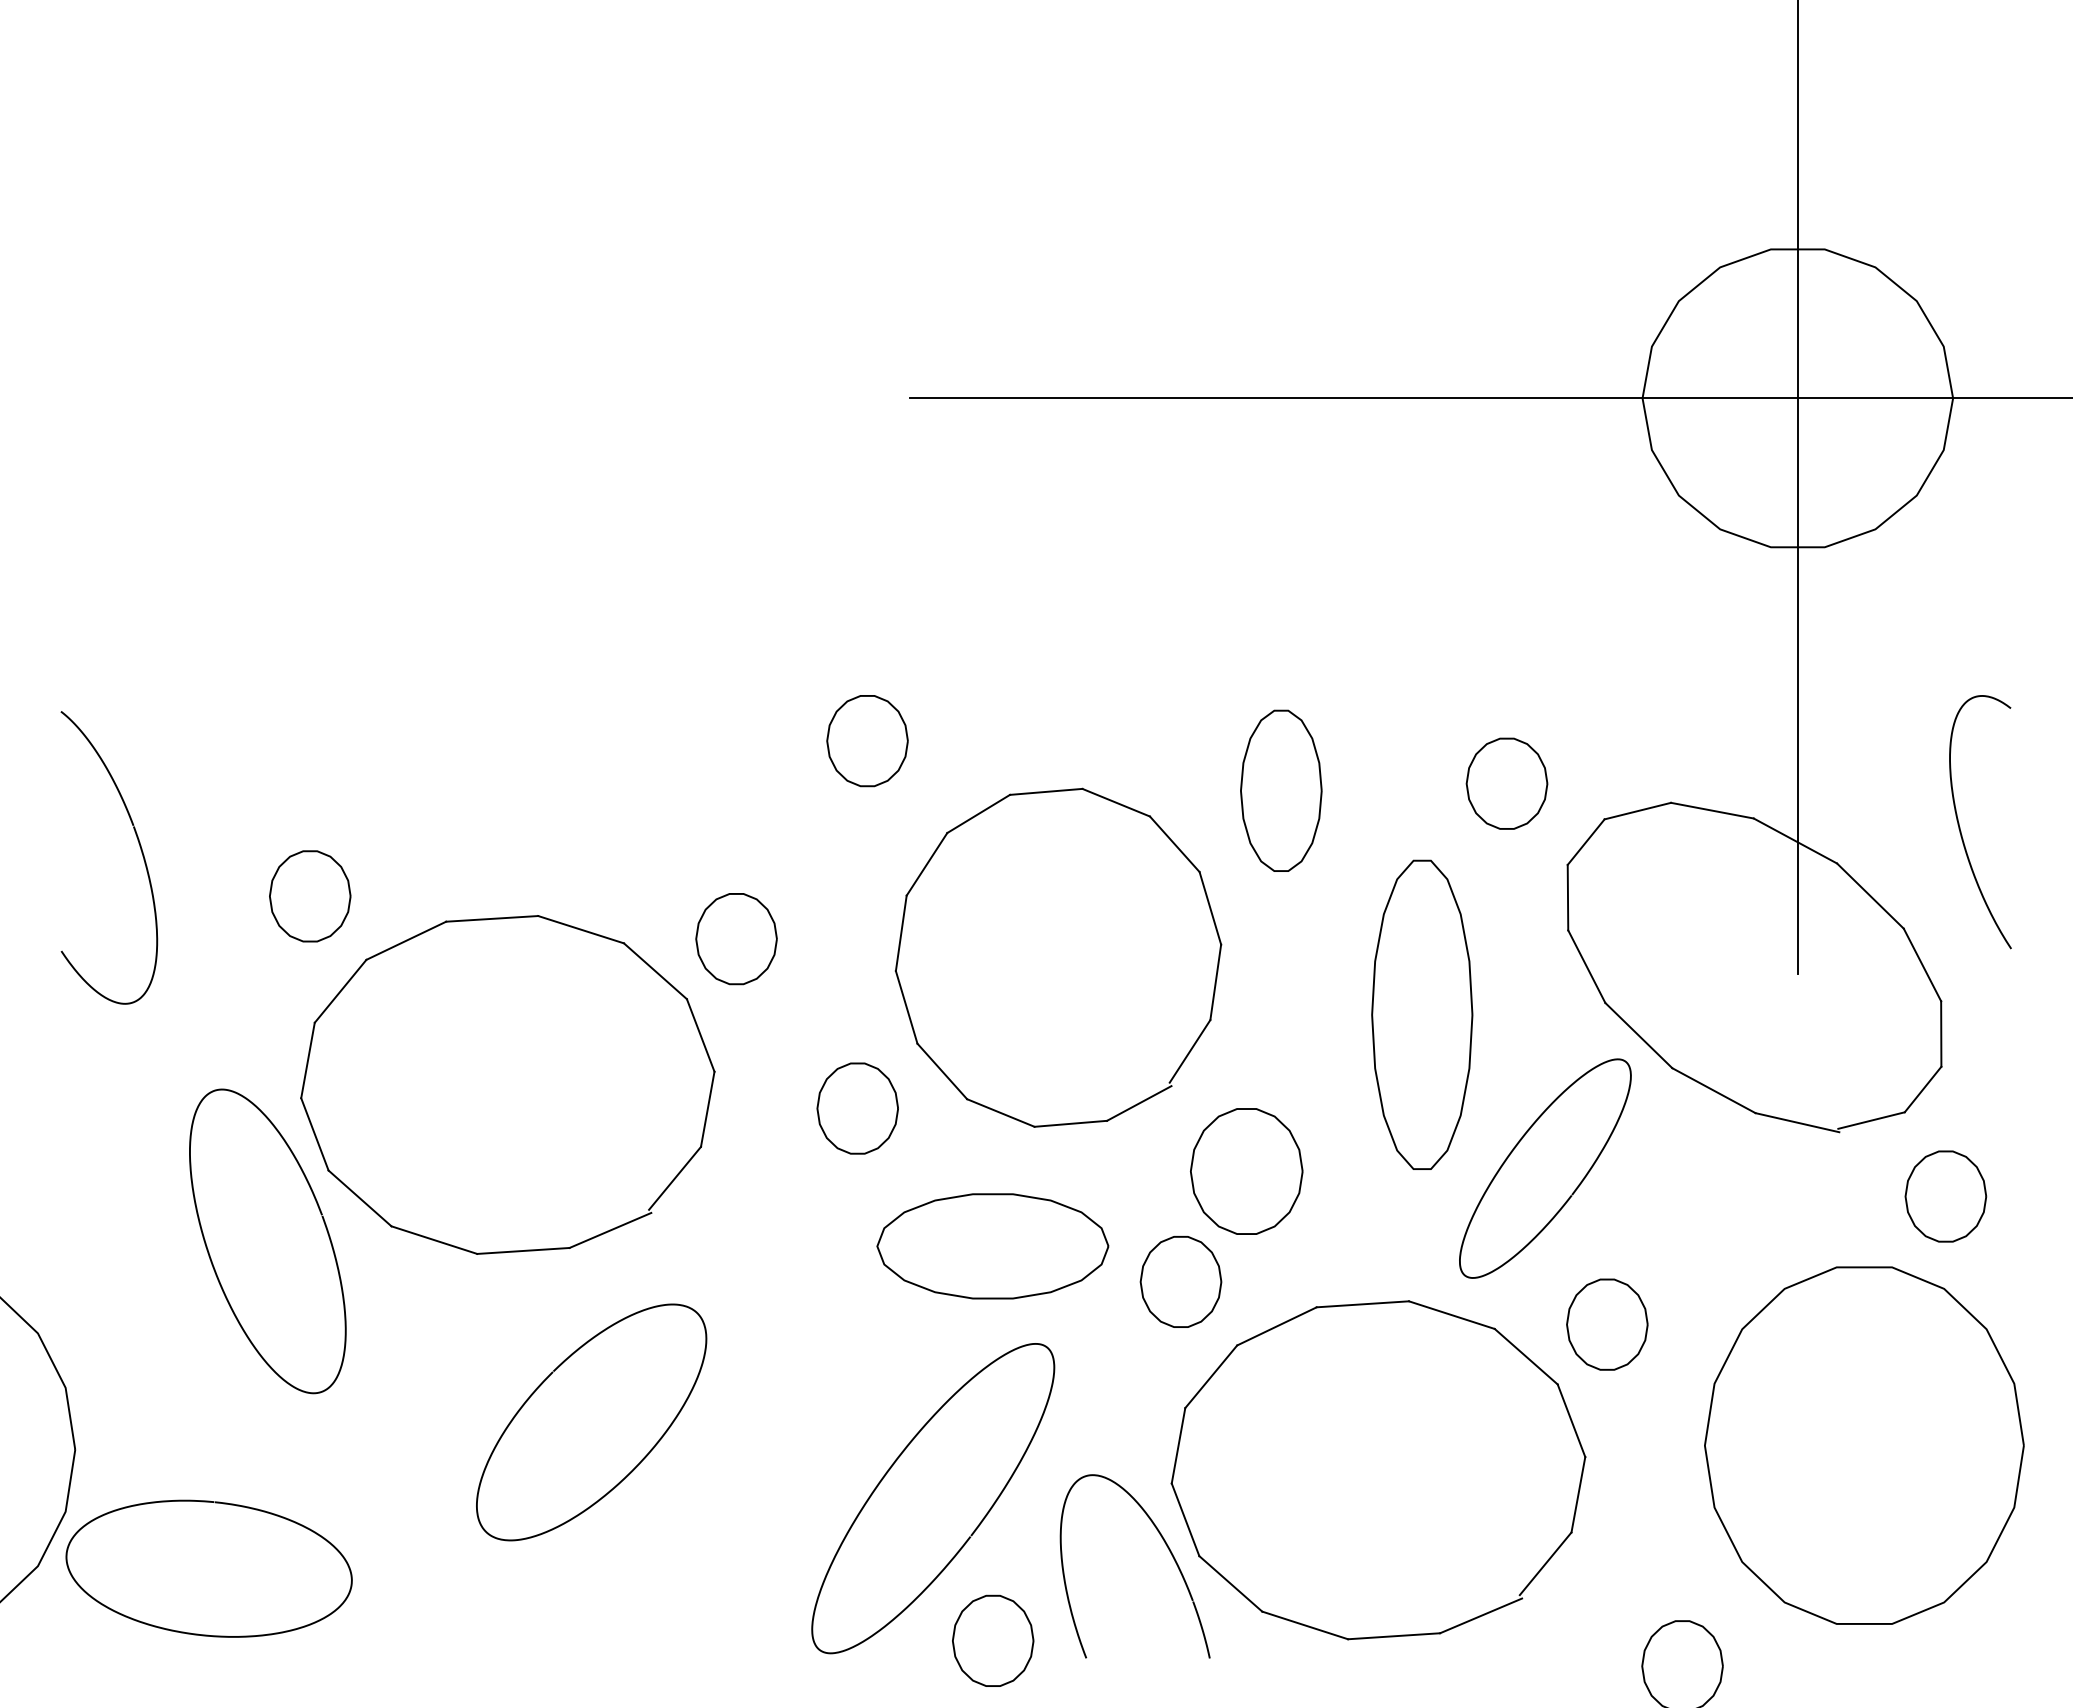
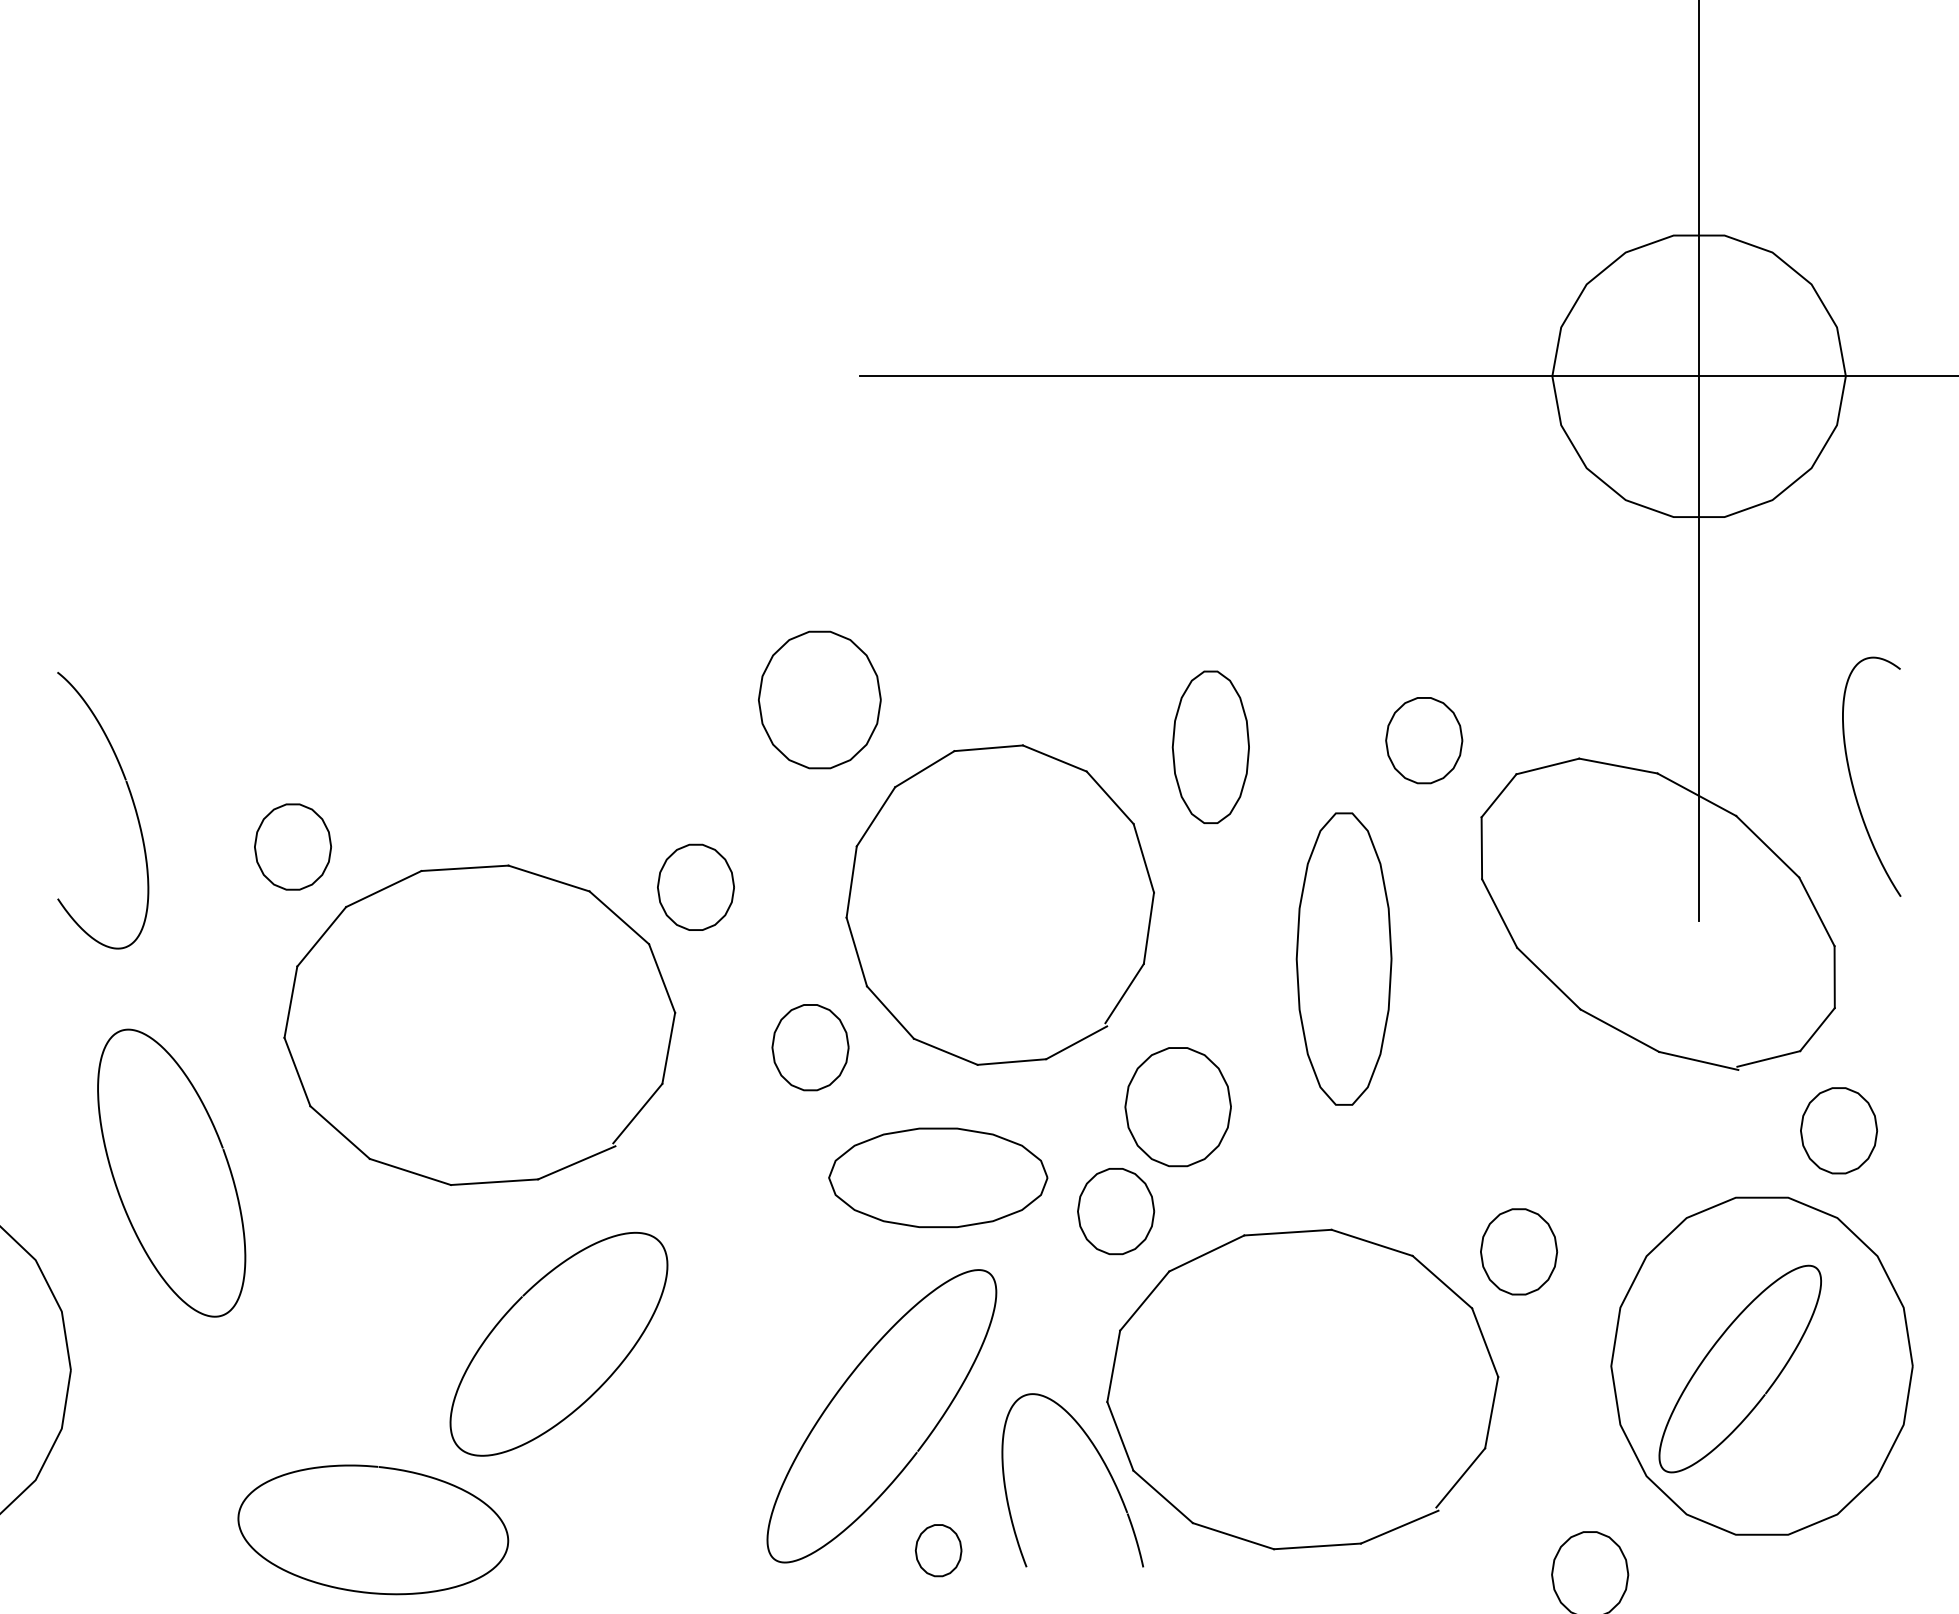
part: (867, 741) -> (819, 700), size x1.6
curve: (1516, 1147) -> (1712, 1349), moved
curve: (213, 1263) -> (120, 1194), moved
curve: (215, 1503) -> (379, 1468), moved
part: (993, 1640) -> (938, 1550), size x0.6

